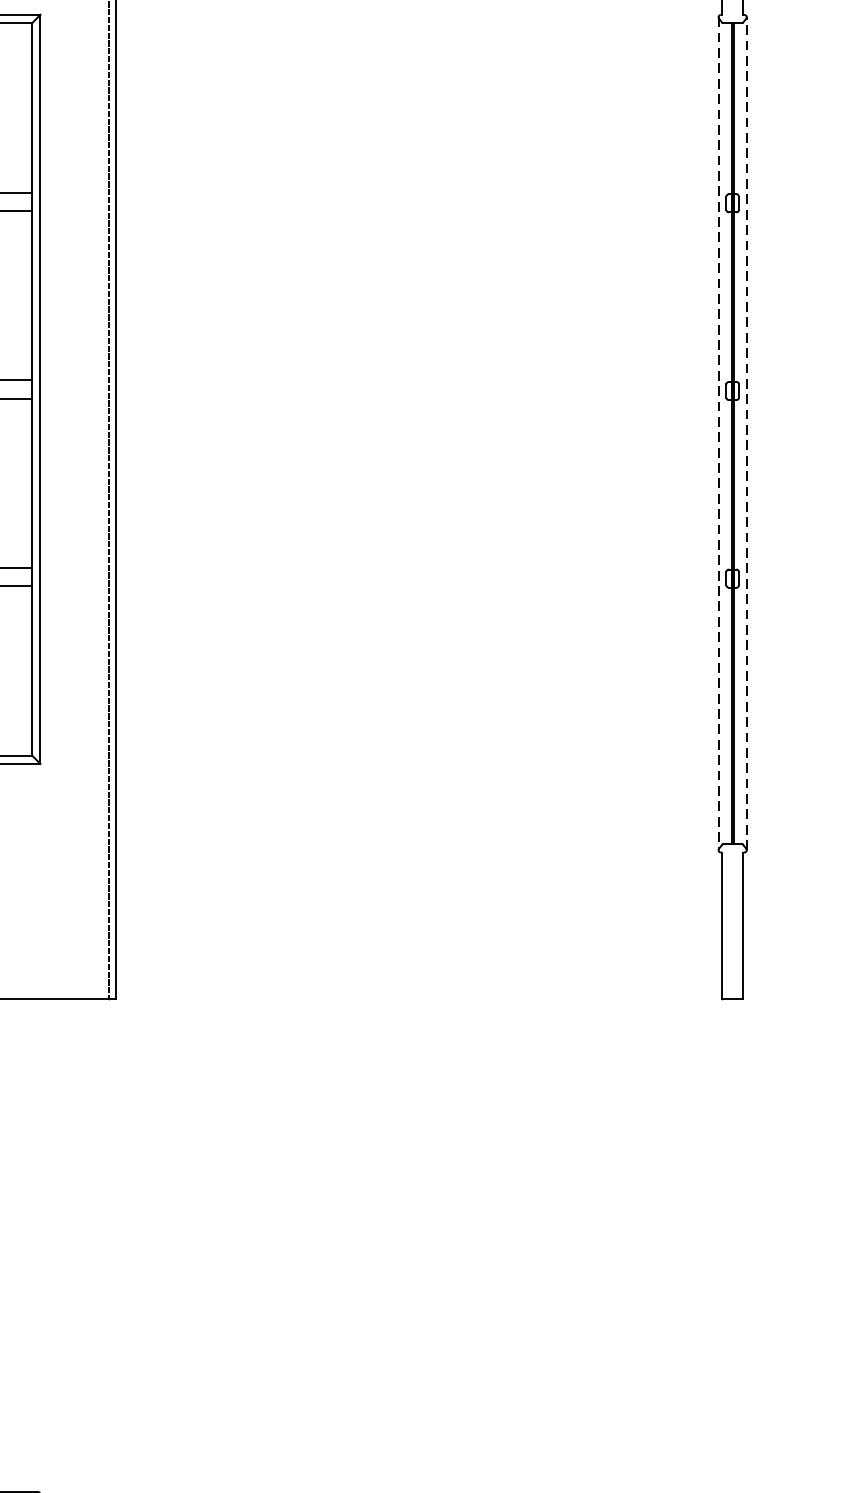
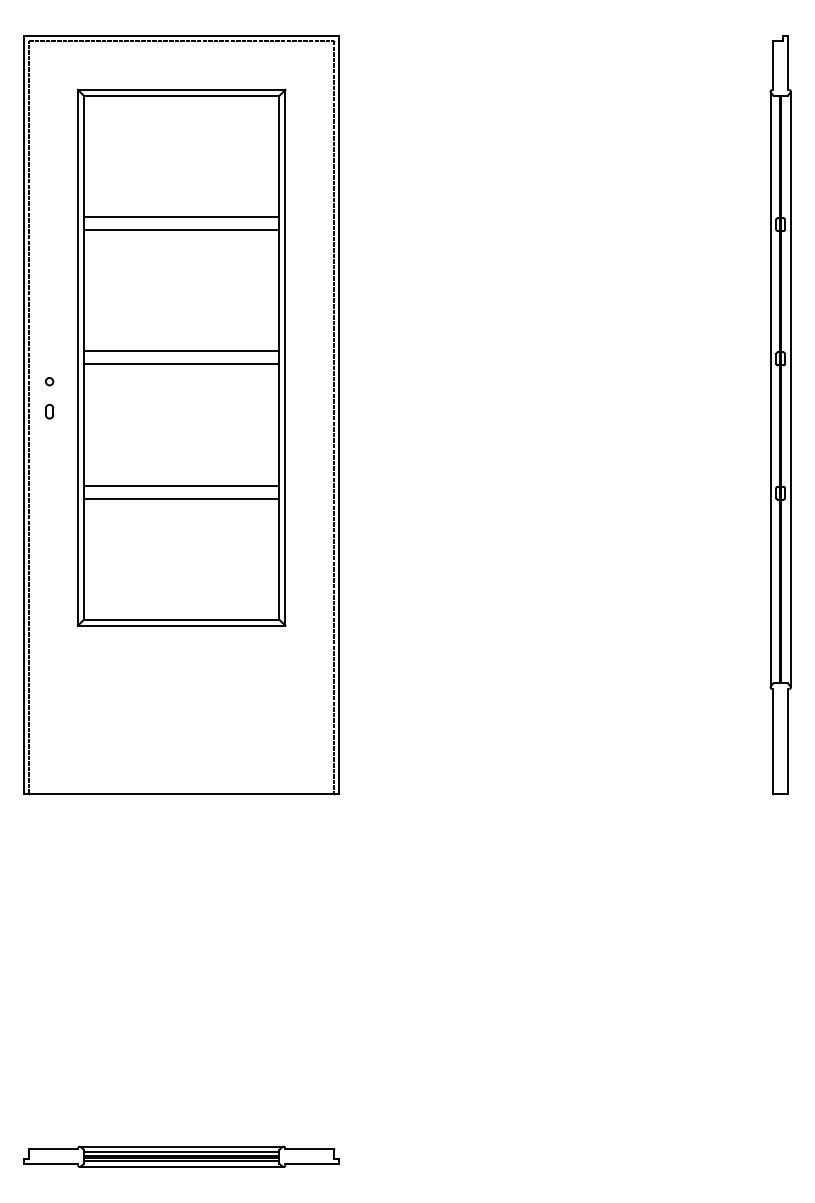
line: (718, 433) -> (770, 389), dashed -> solid
line: (746, 433) -> (790, 389), dashed -> solid

